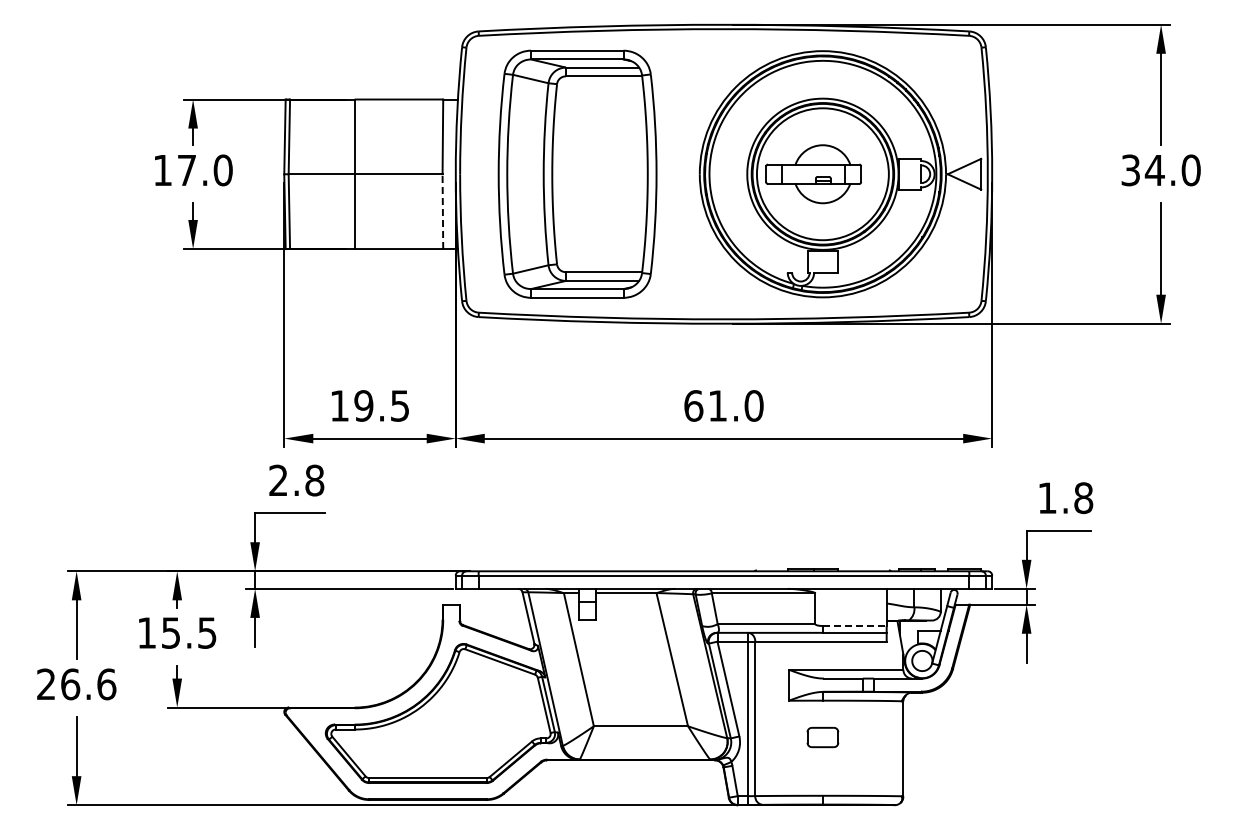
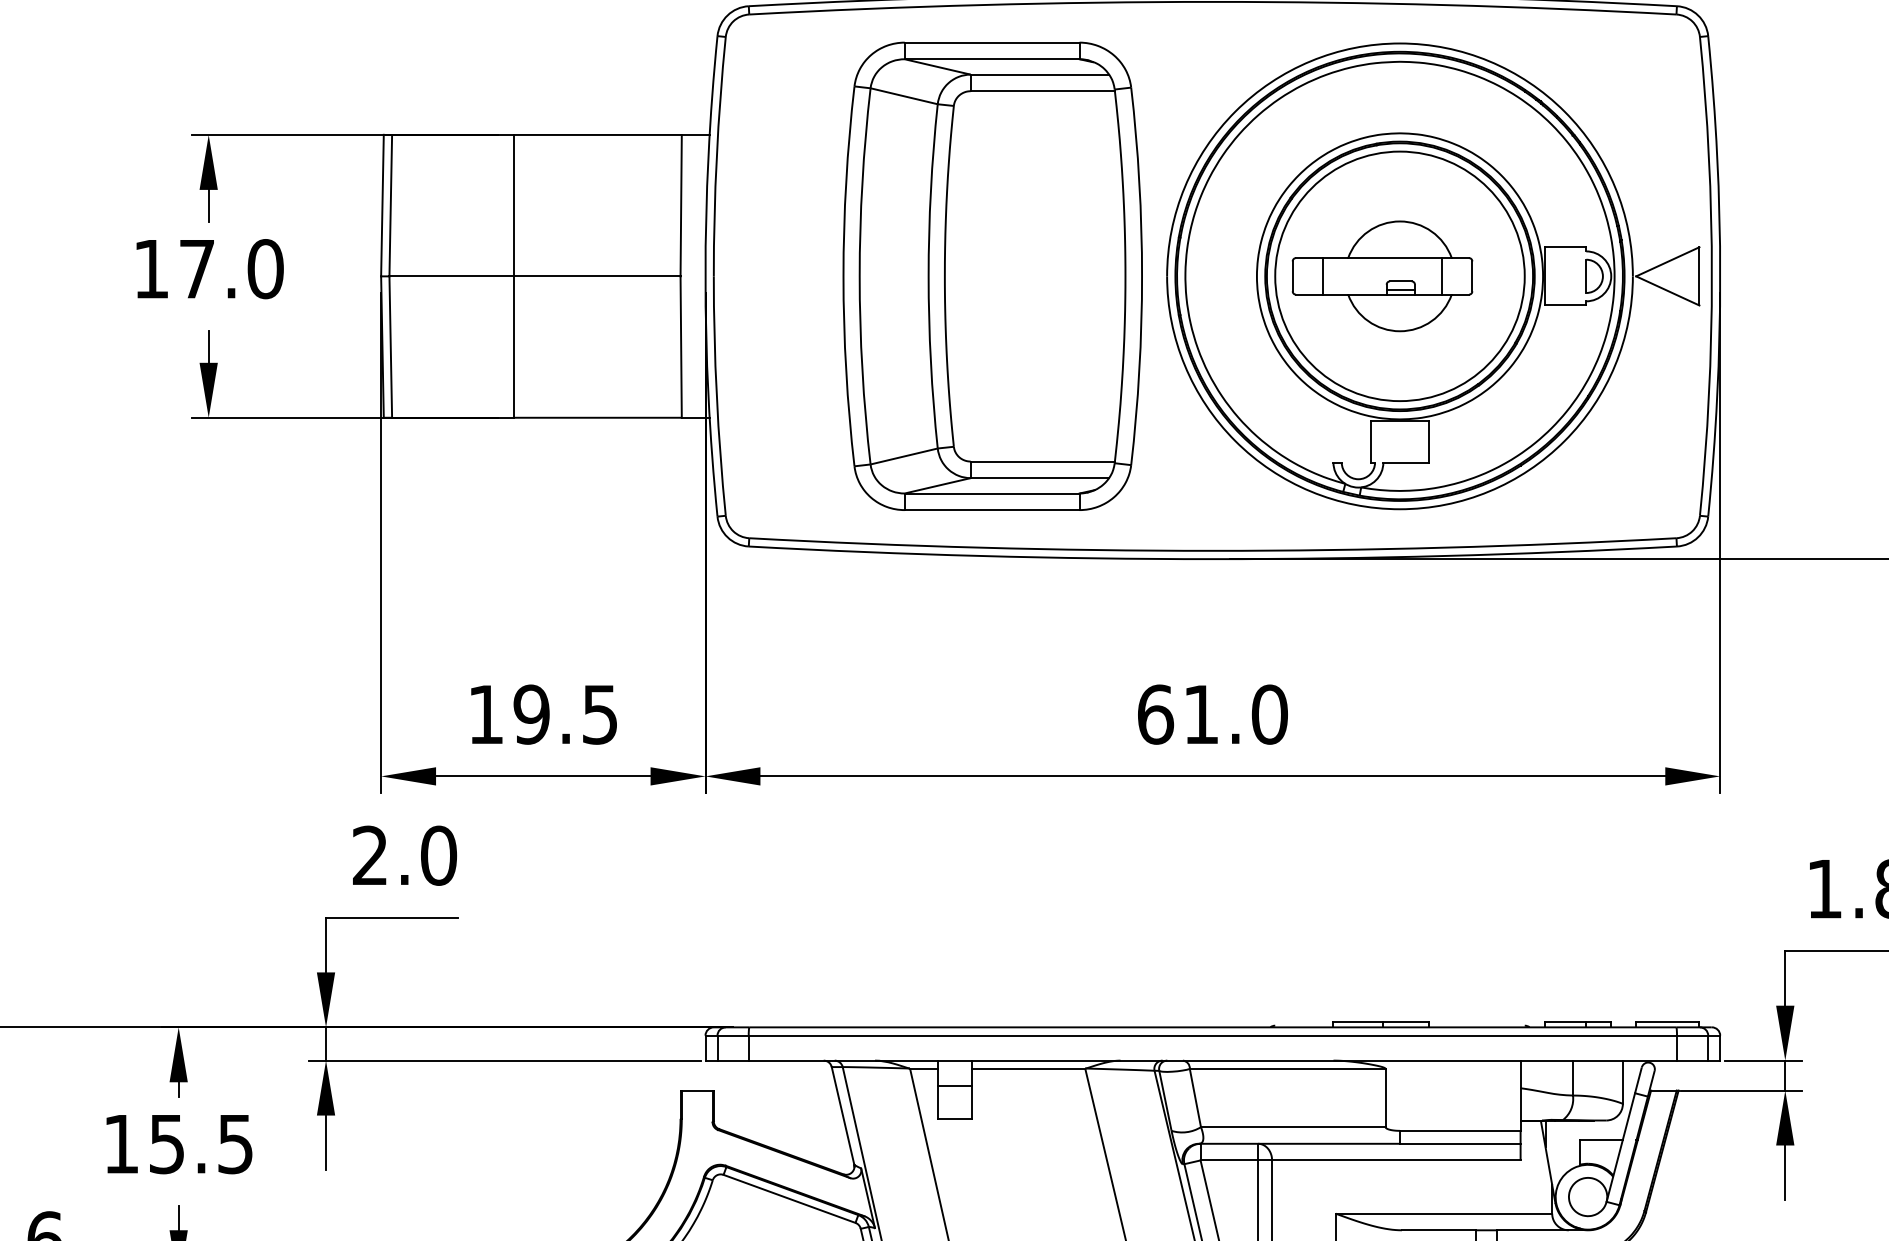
part: (577, 173) -> (992, 274), moved
line: (442, 211) -> (680, 346), dashed -> solid
text: (314, 480) -> (438, 855), 2.8 -> 2.0
line: (854, 626) -> (1459, 1131), dashed -> solid

